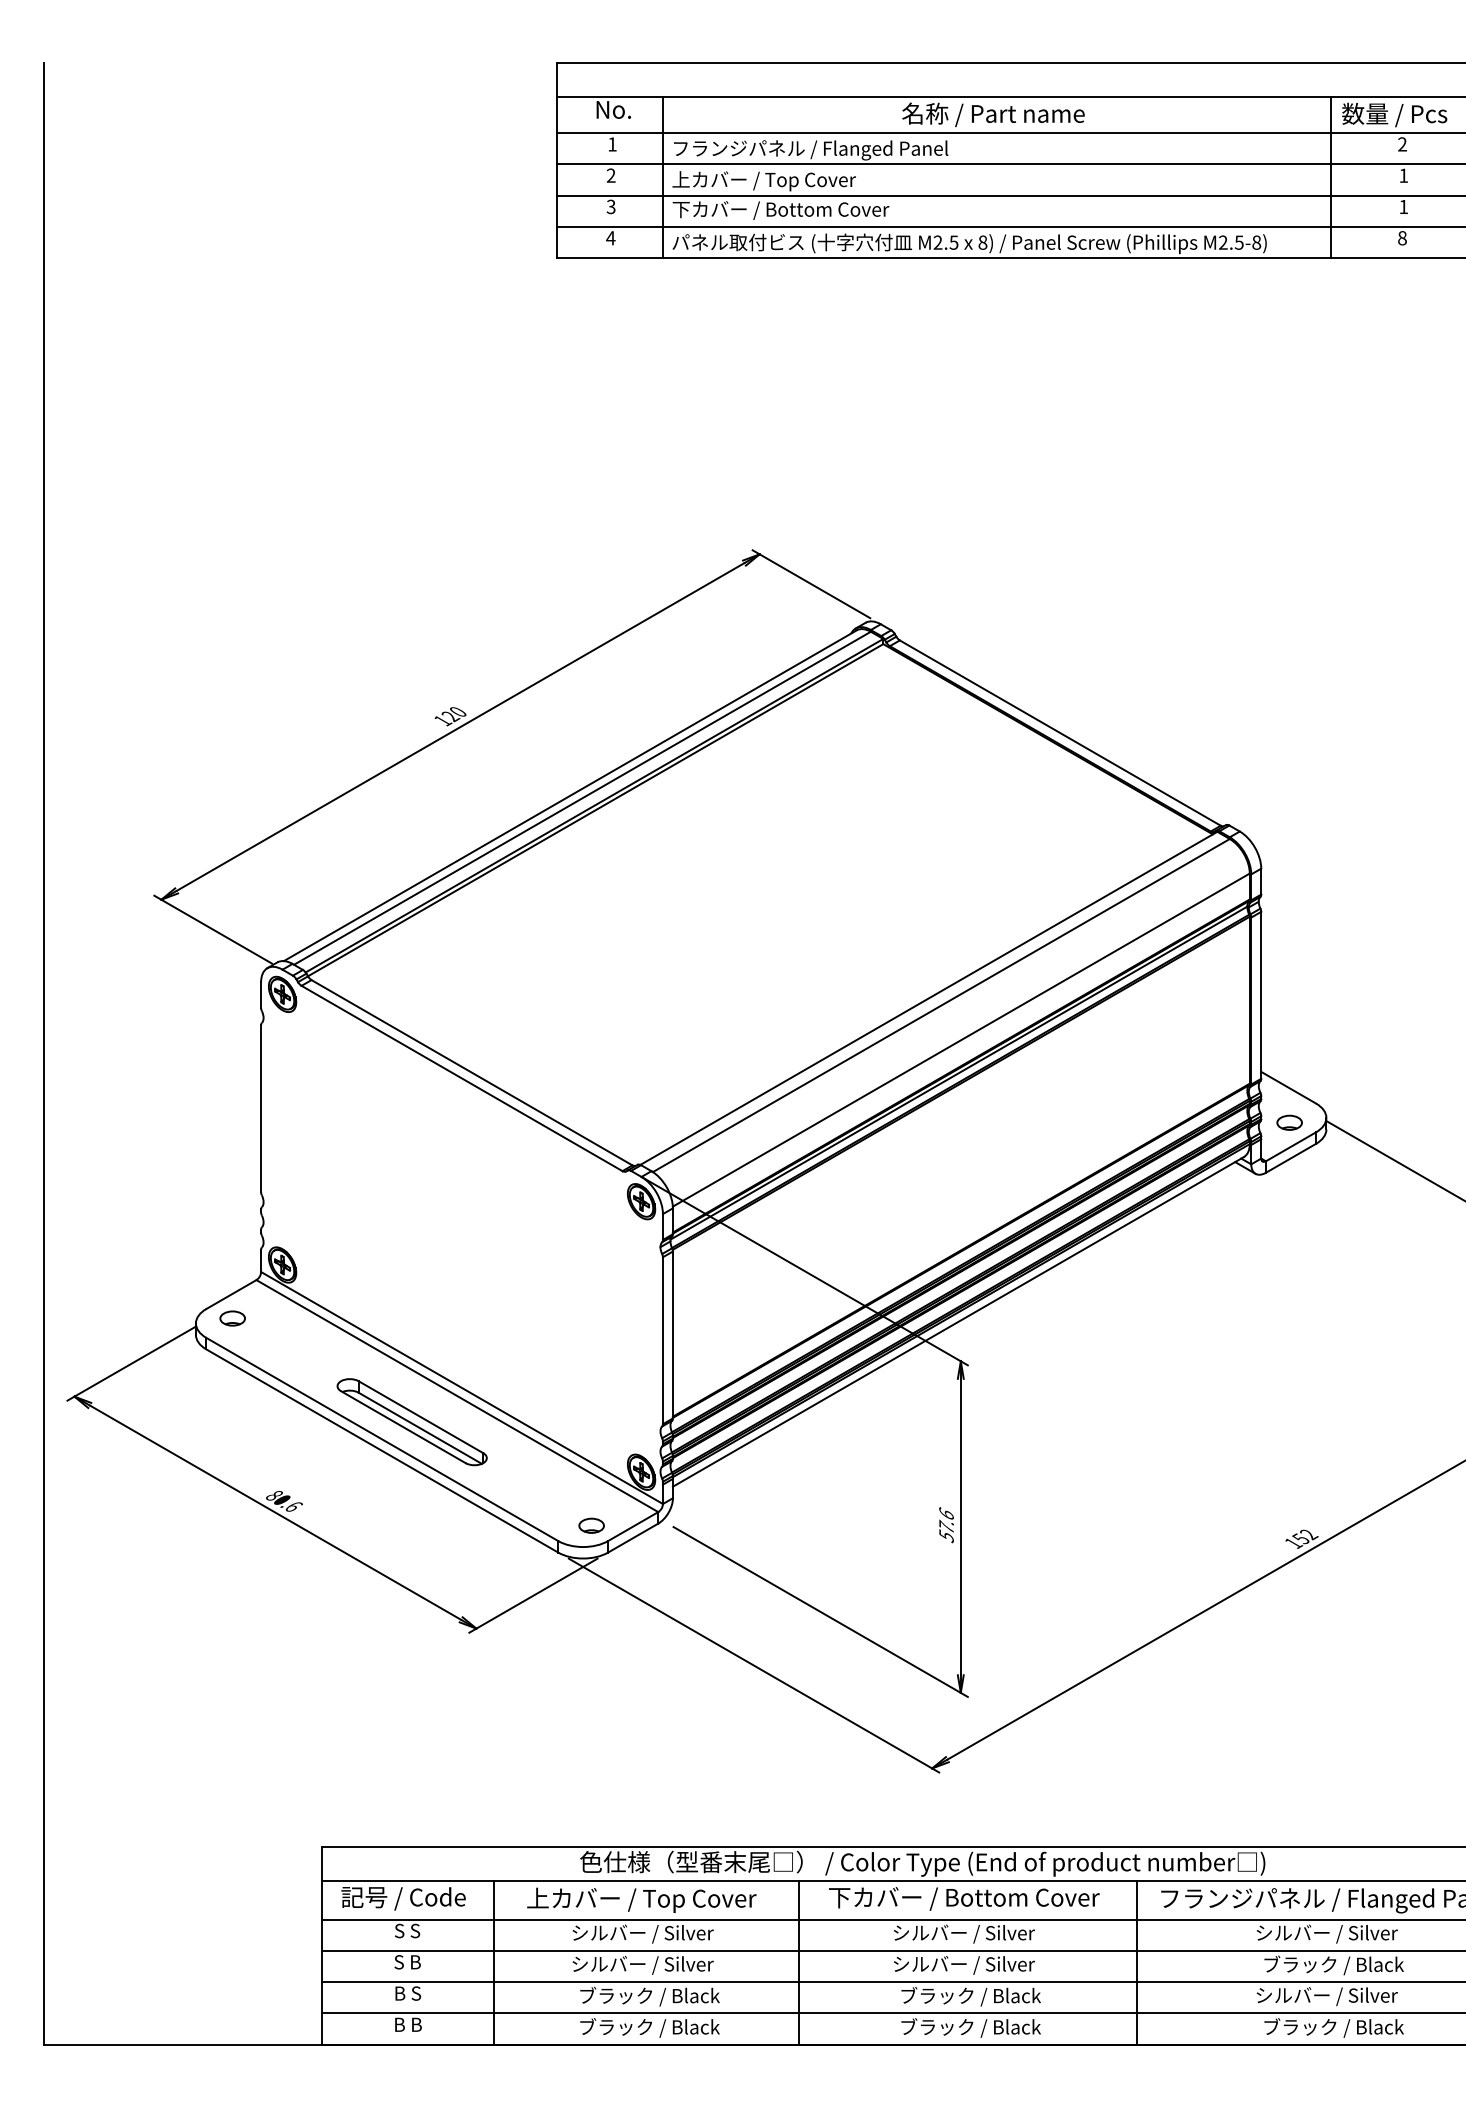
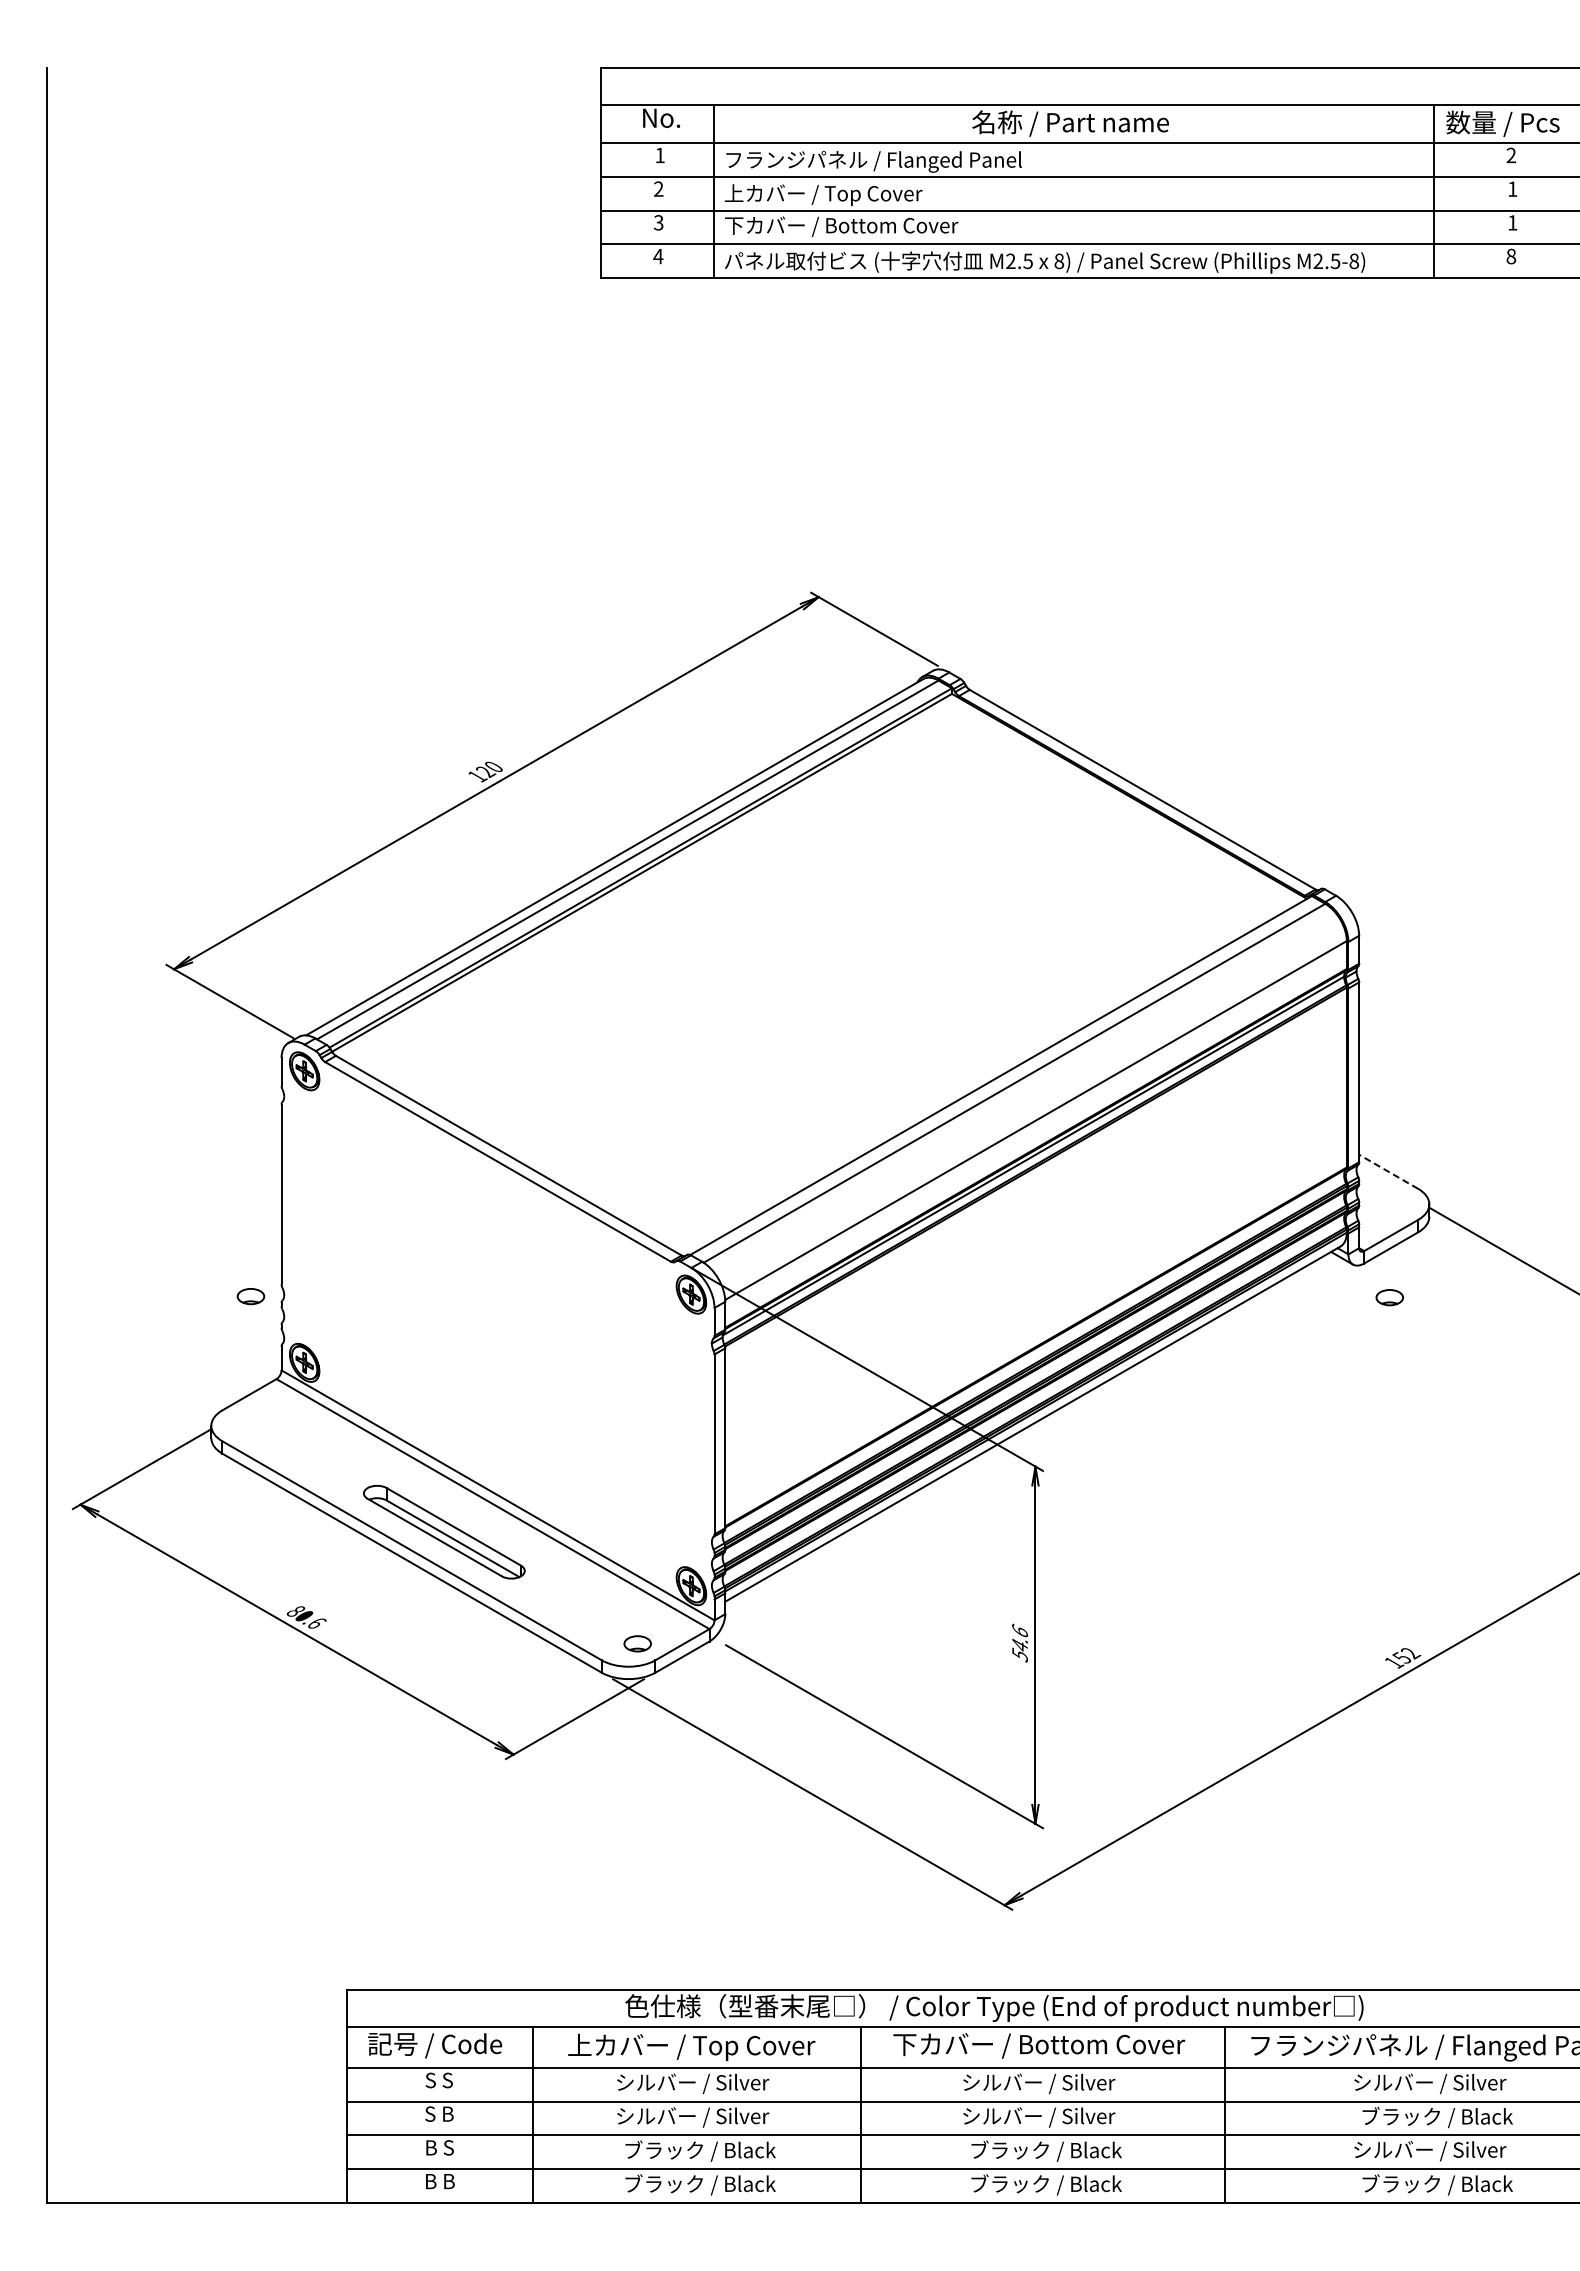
line: (1288, 1087) -> (1388, 1171), solid -> dashed
part: (1289, 1122) -> (1389, 1297), moved
part: (232, 1318) -> (250, 1296), moved
text: (945, 1526) -> (1019, 1644), 57.6 -> 54.6

